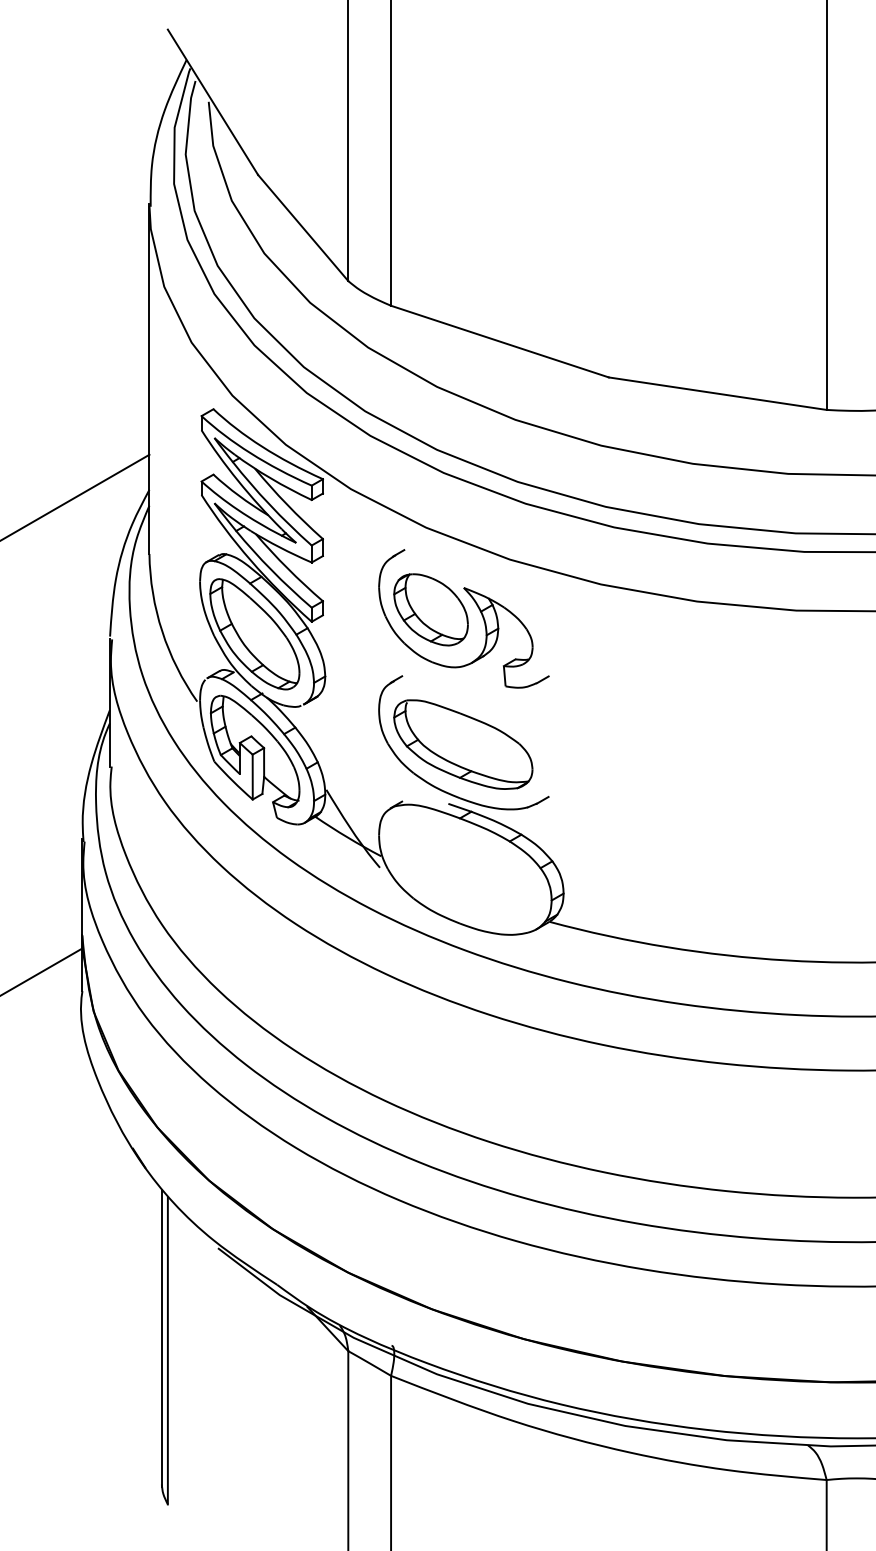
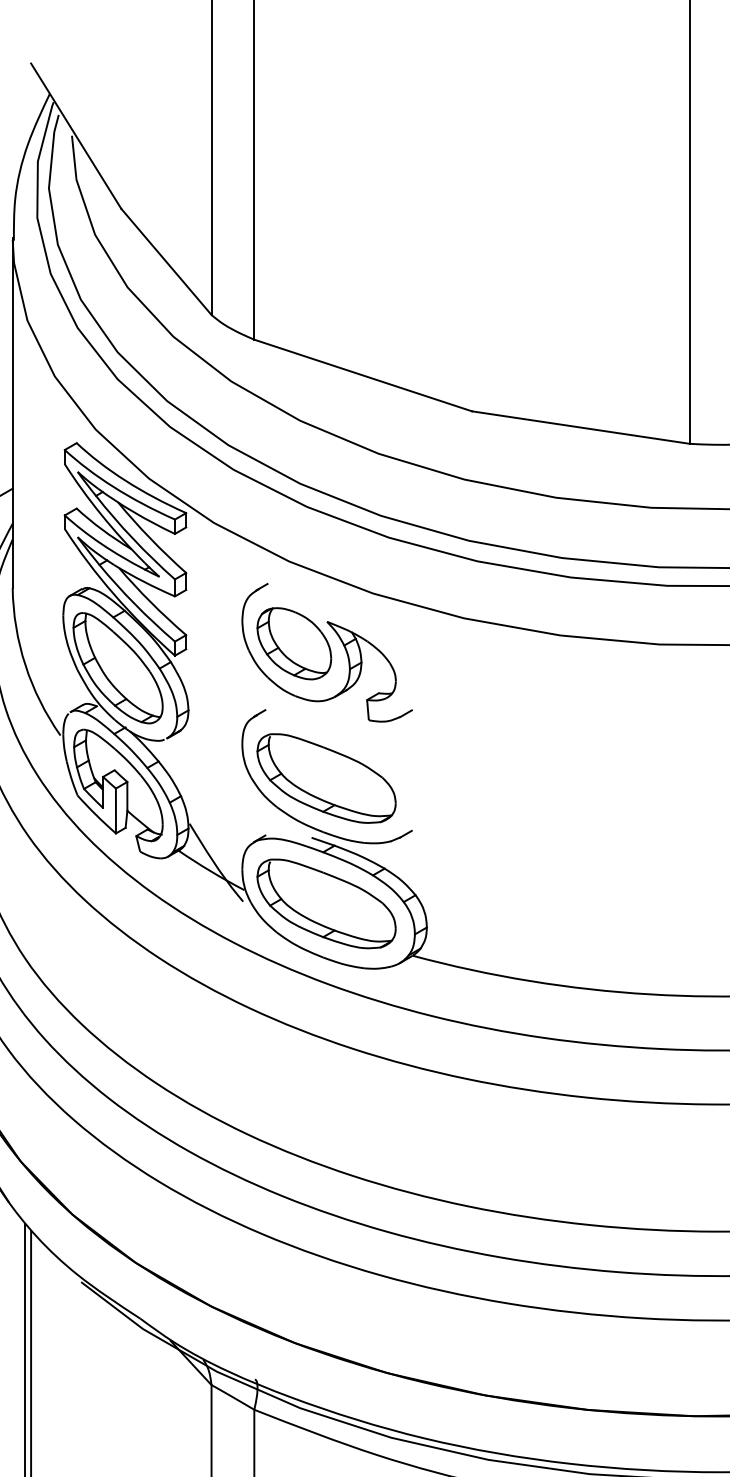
part: (463, 869) -> (326, 903), added

